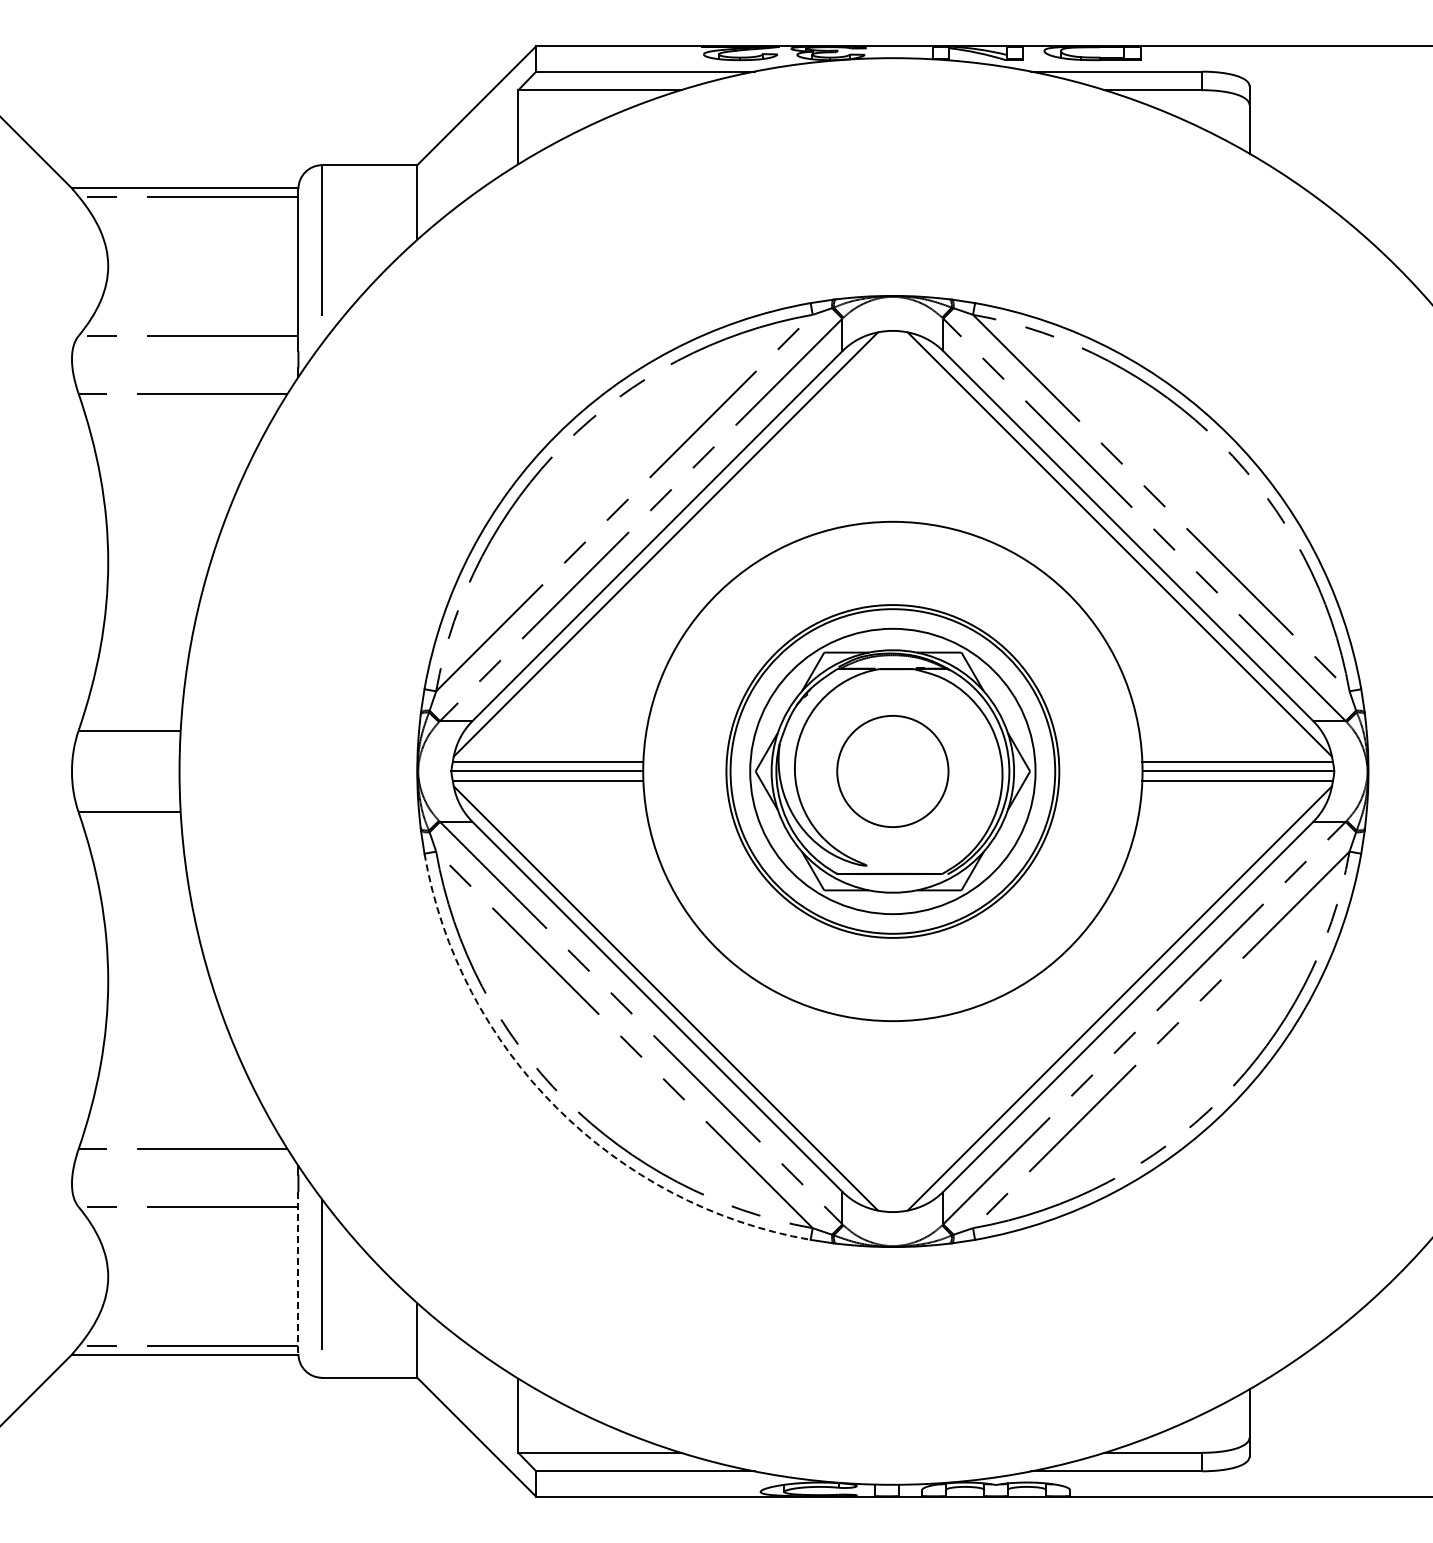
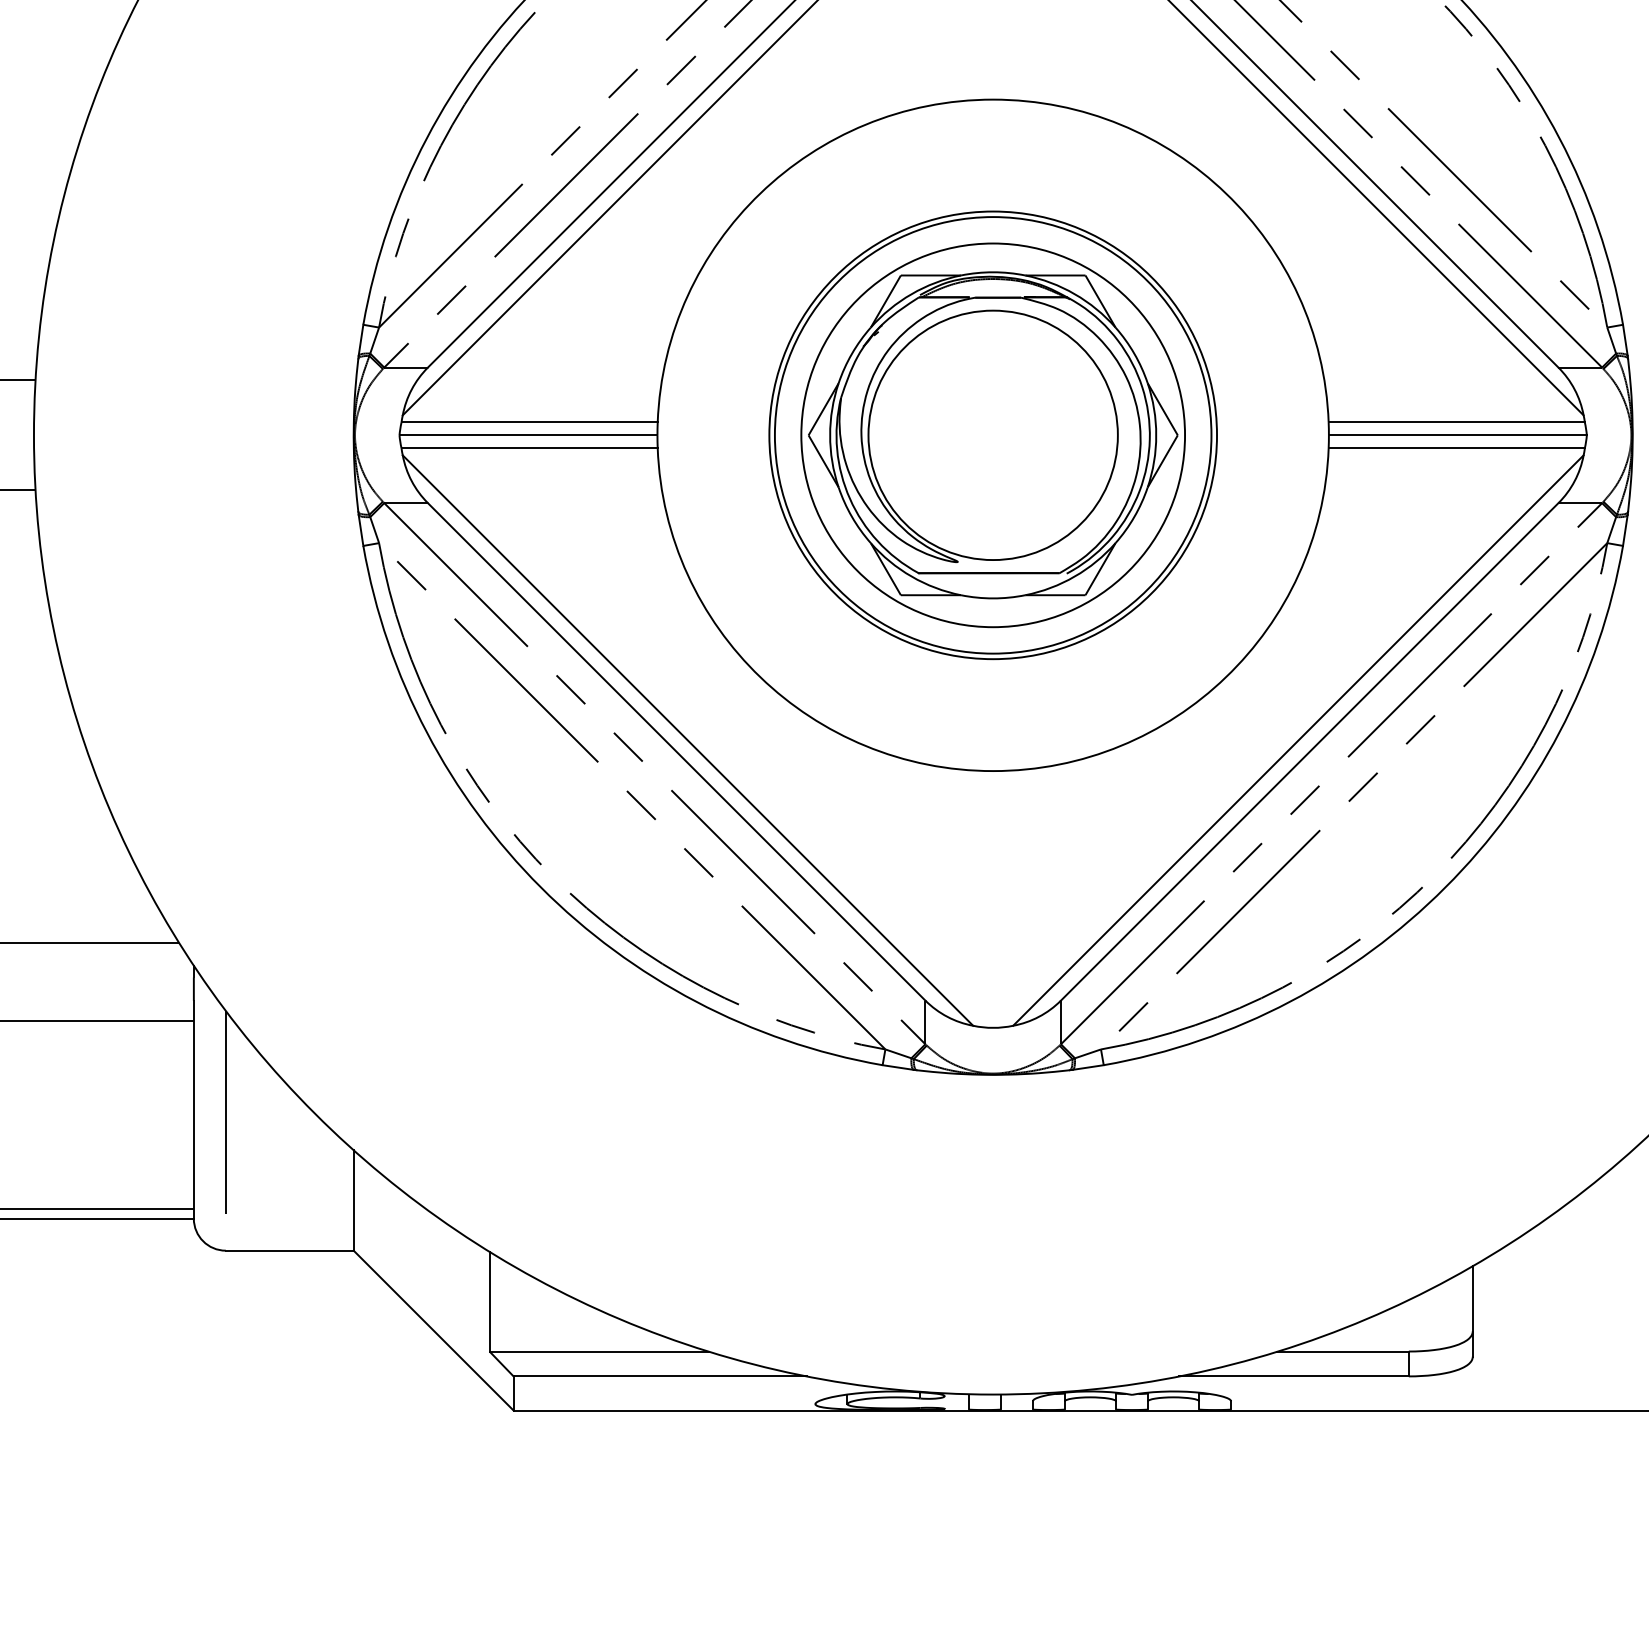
circle: (892, 771) -> (992, 435), size x1.67
arc: (556, 1107) -> (540, 887), dashed -> solid
line: (298, 1272) -> (193, 1109), dashed -> solid

